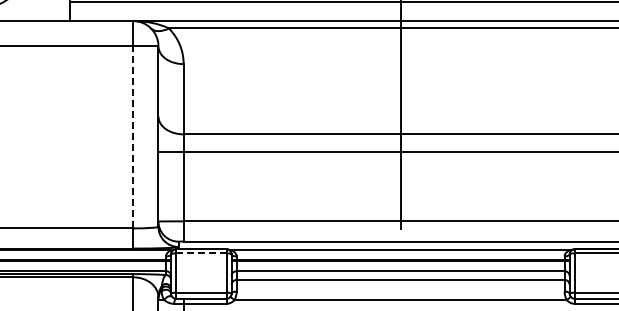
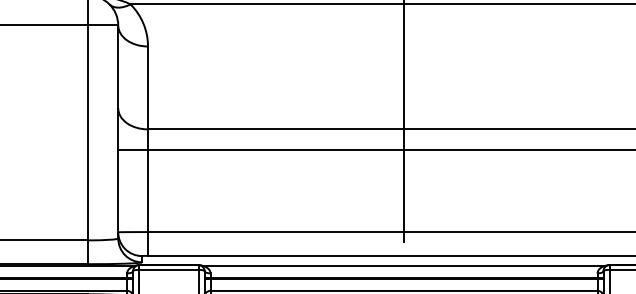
line: (133, 136) -> (88, 131), dashed -> solid
line: (200, 253) -> (167, 269), dashed -> solid

